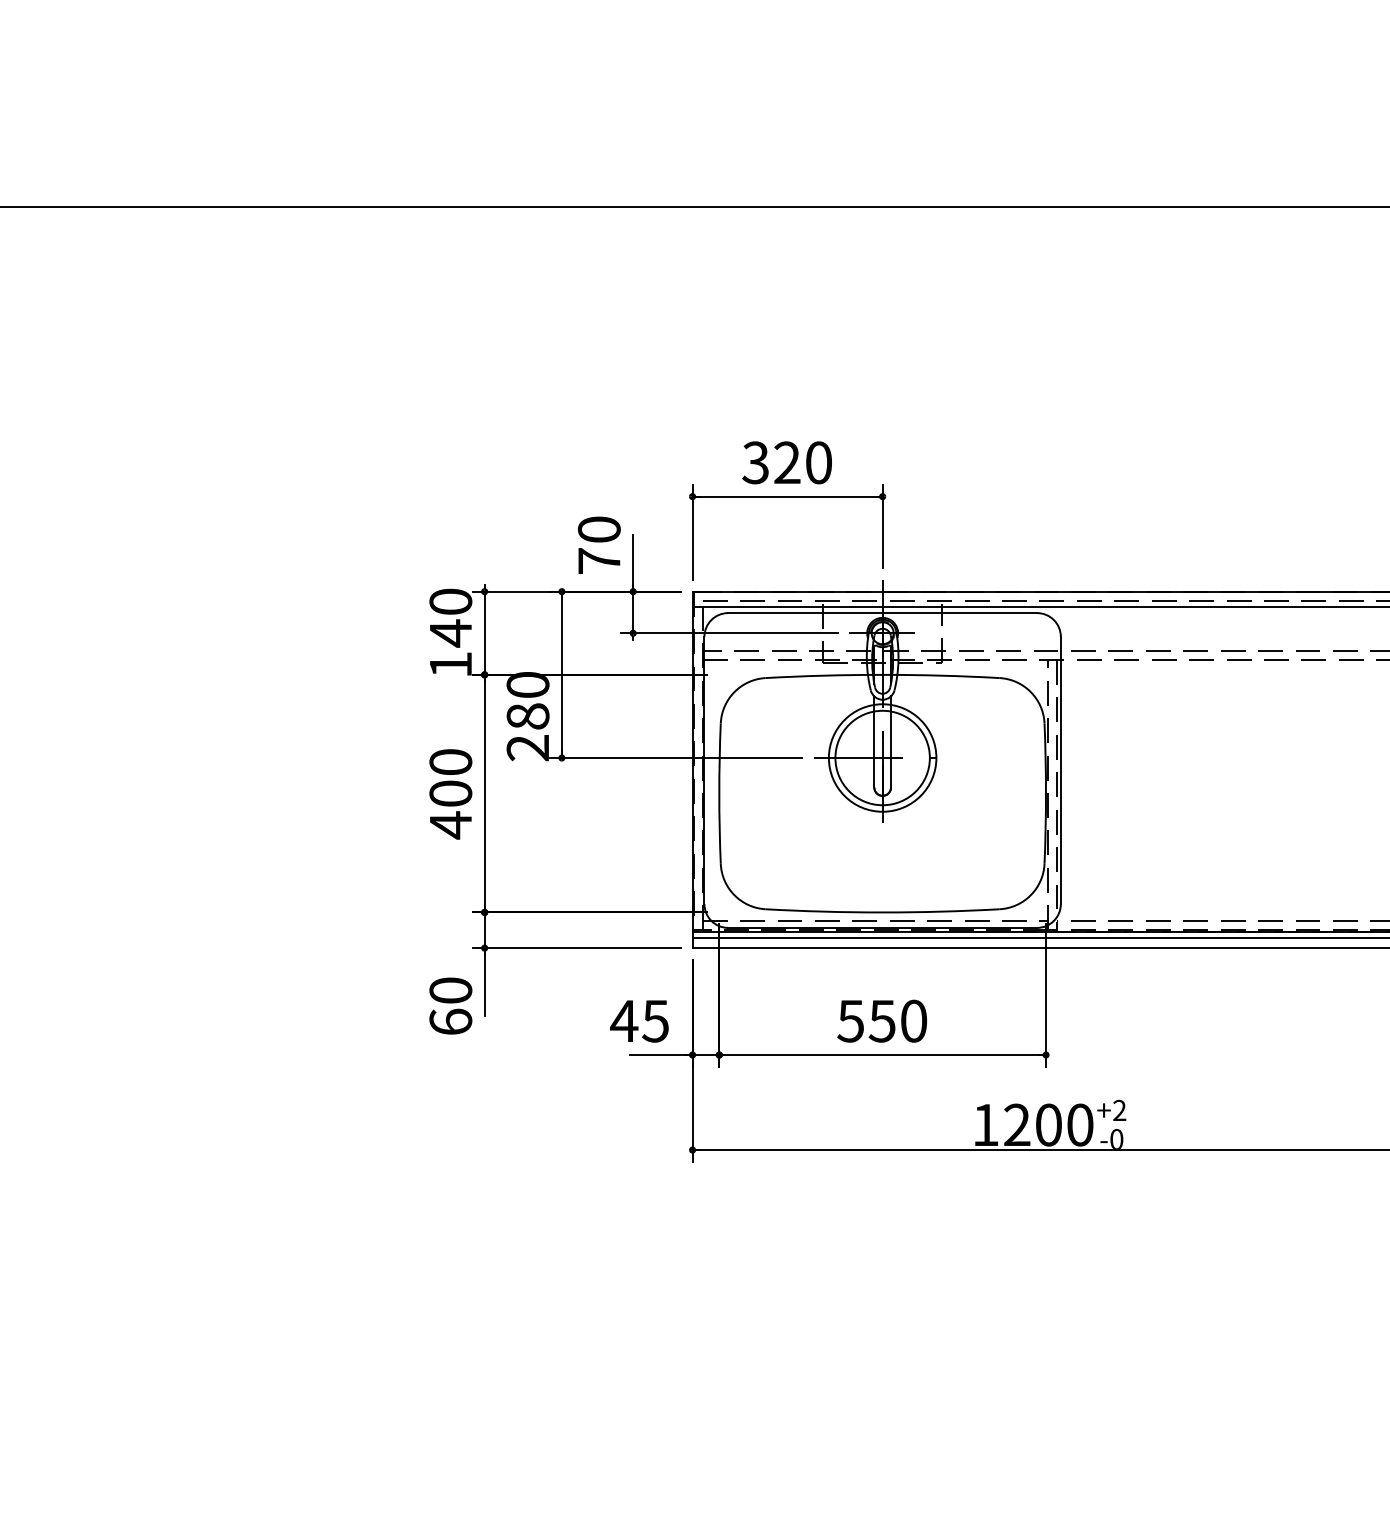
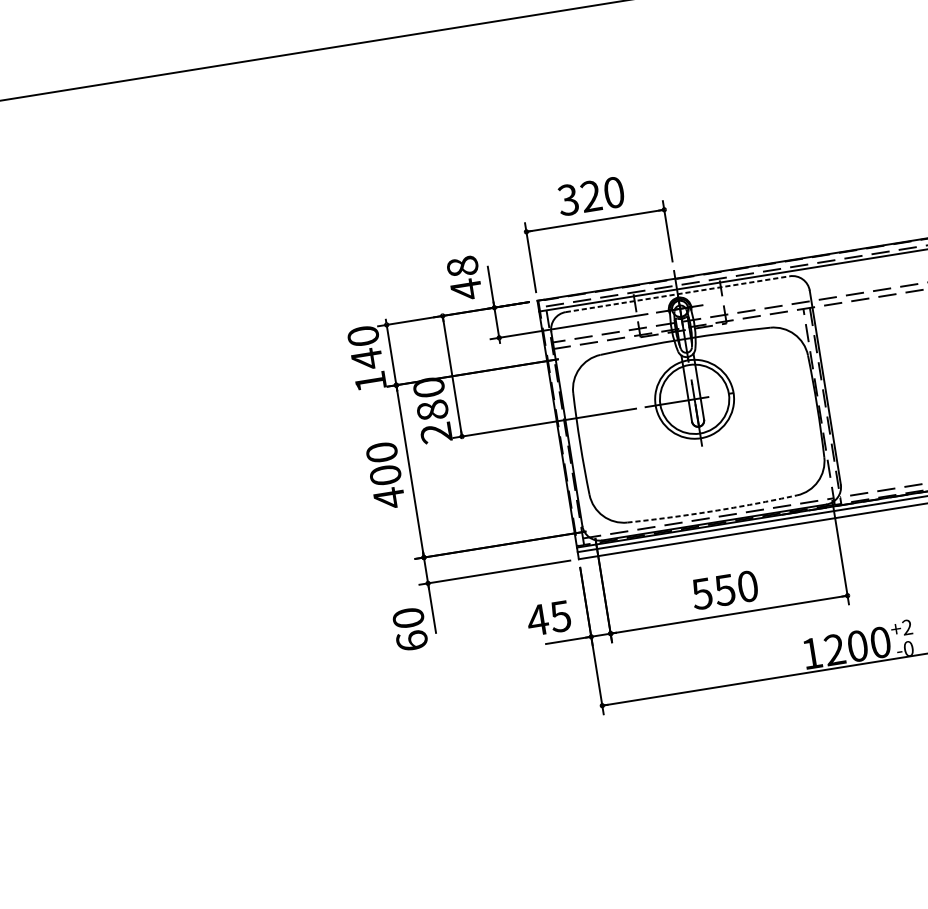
text: (598, 545) -> (463, 278), 70 -> 48
line: (883, 613) -> (678, 294), solid -> dashed
arc: (882, 912) -> (712, 511), solid -> dashed

